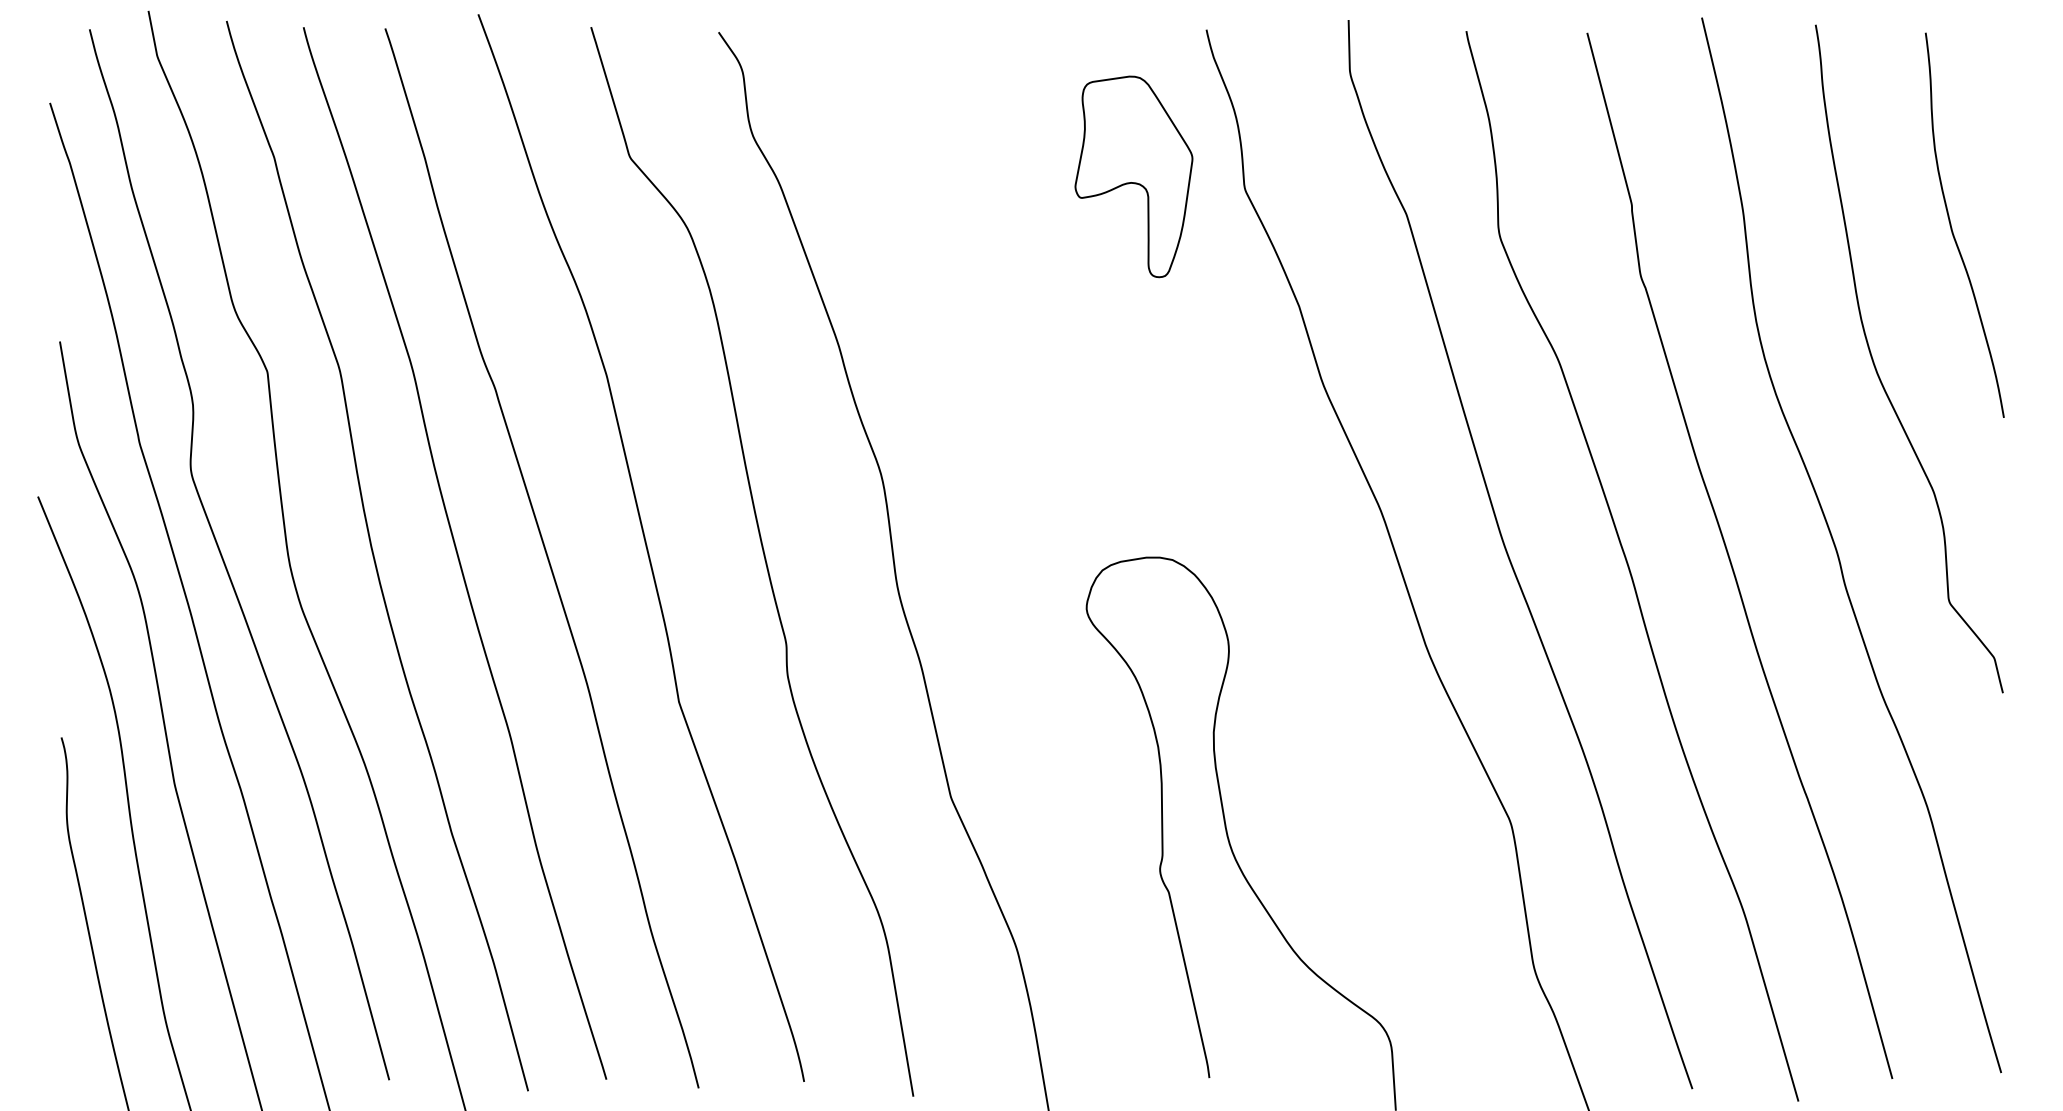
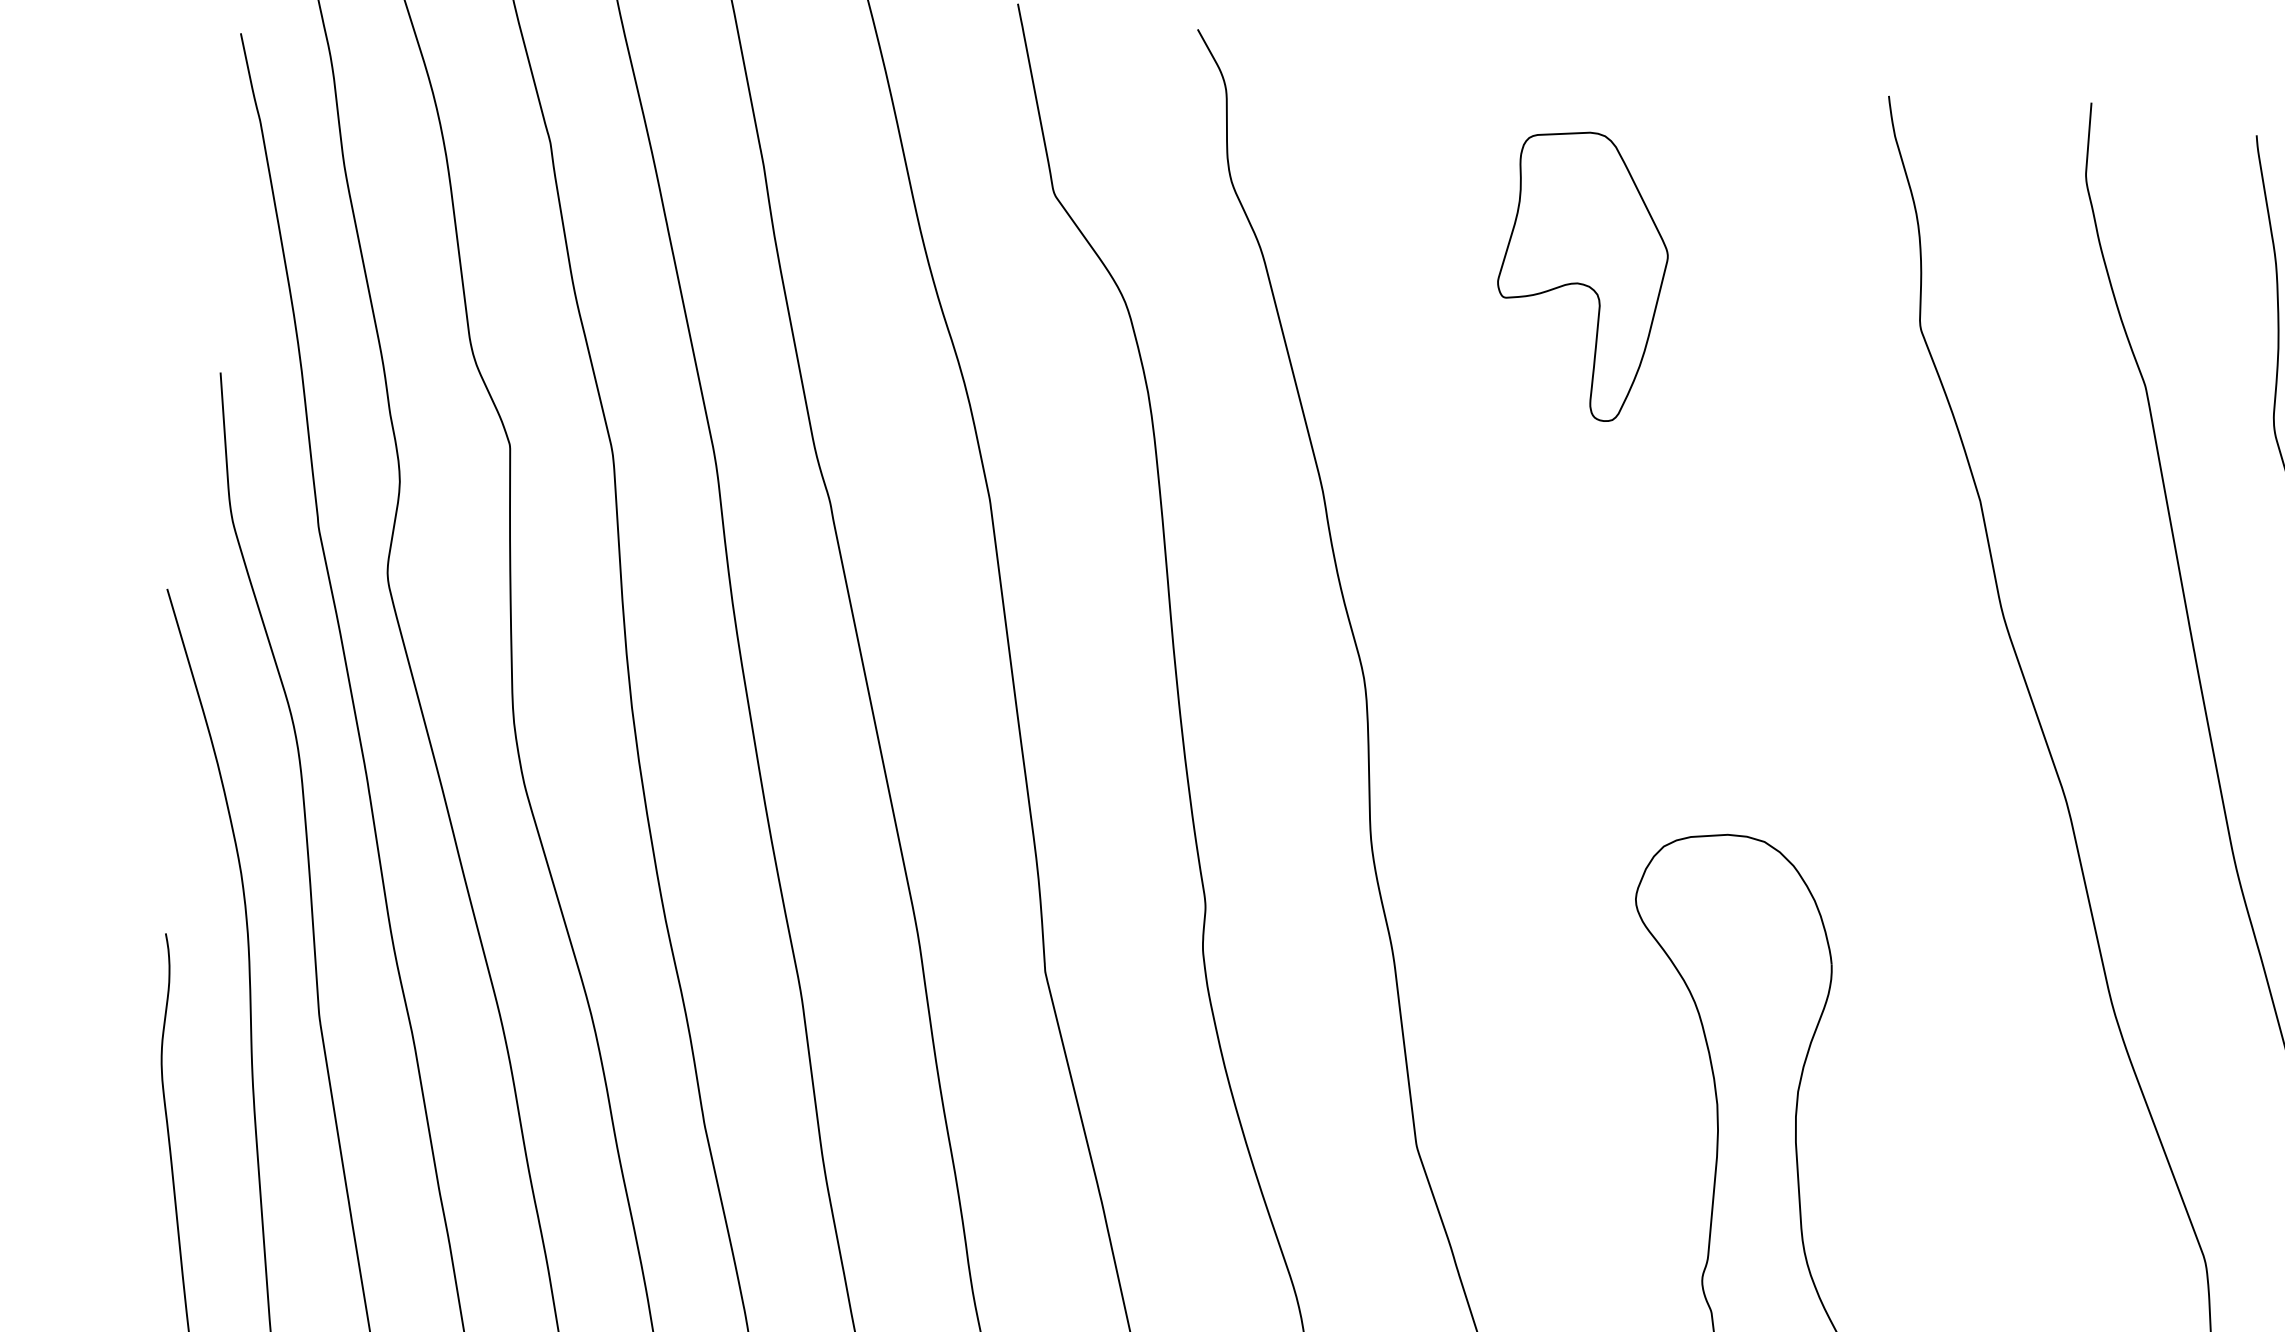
part: (1133, 176) -> (1581, 274), moved

